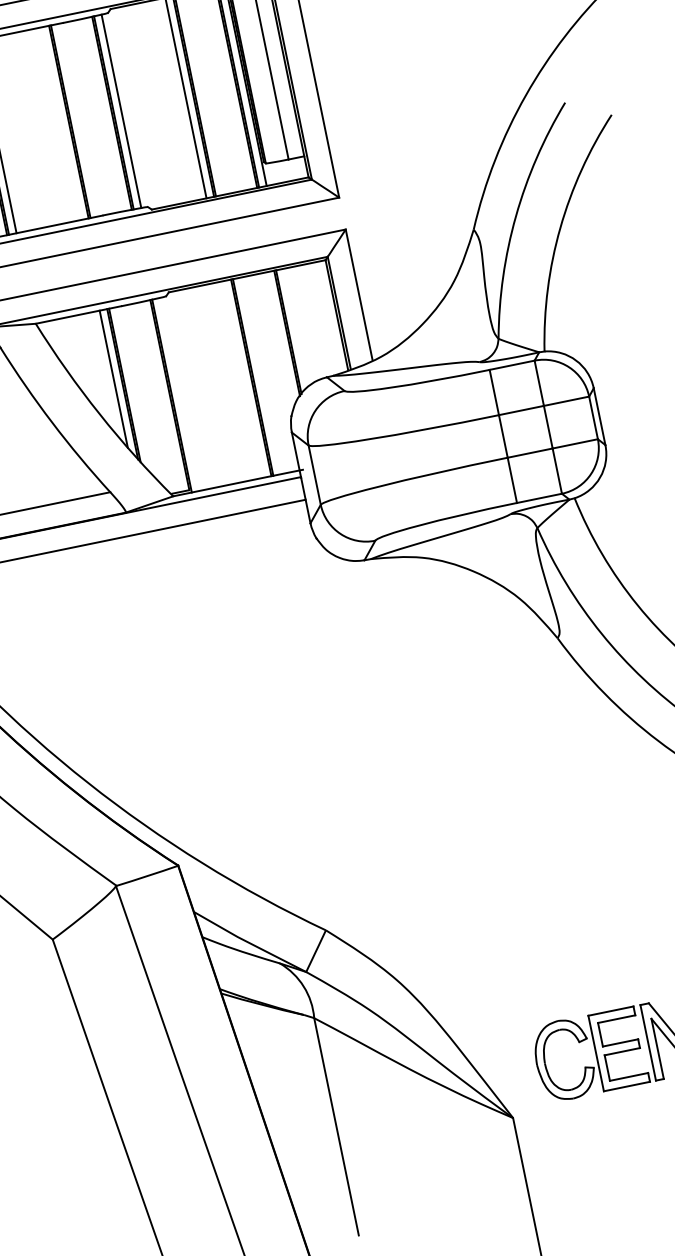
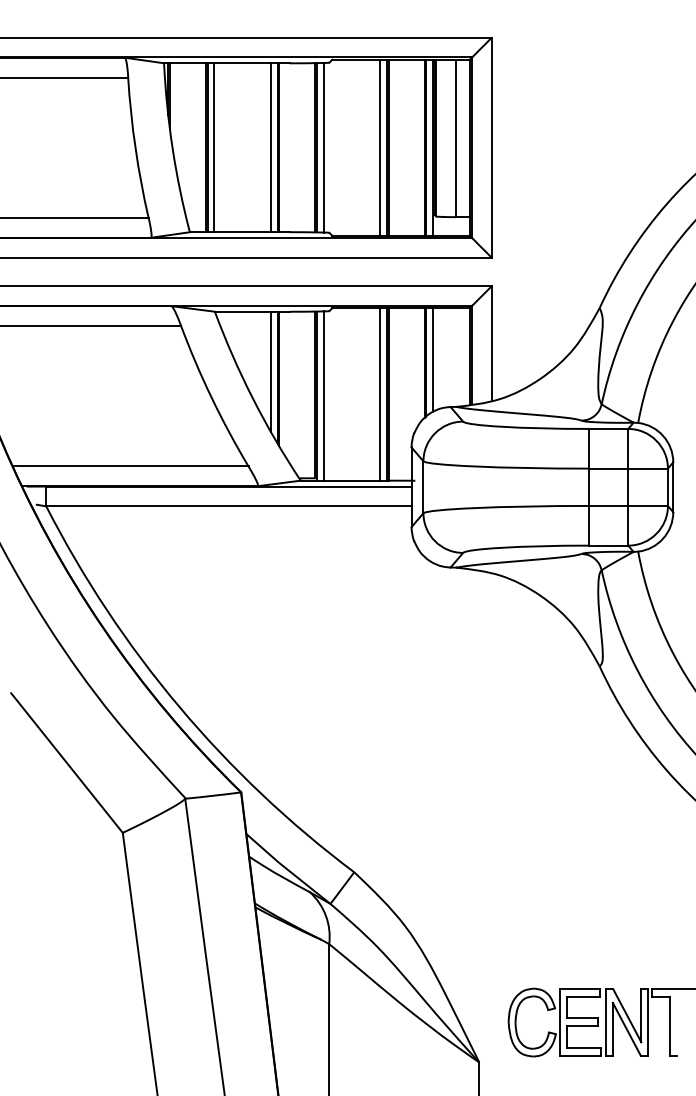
line: (60, 123) -> (270, 147), added
line: (295, 328) -> (432, 360), added
line: (244, 379) -> (380, 394), added
line: (179, 393) -> (323, 395), added

